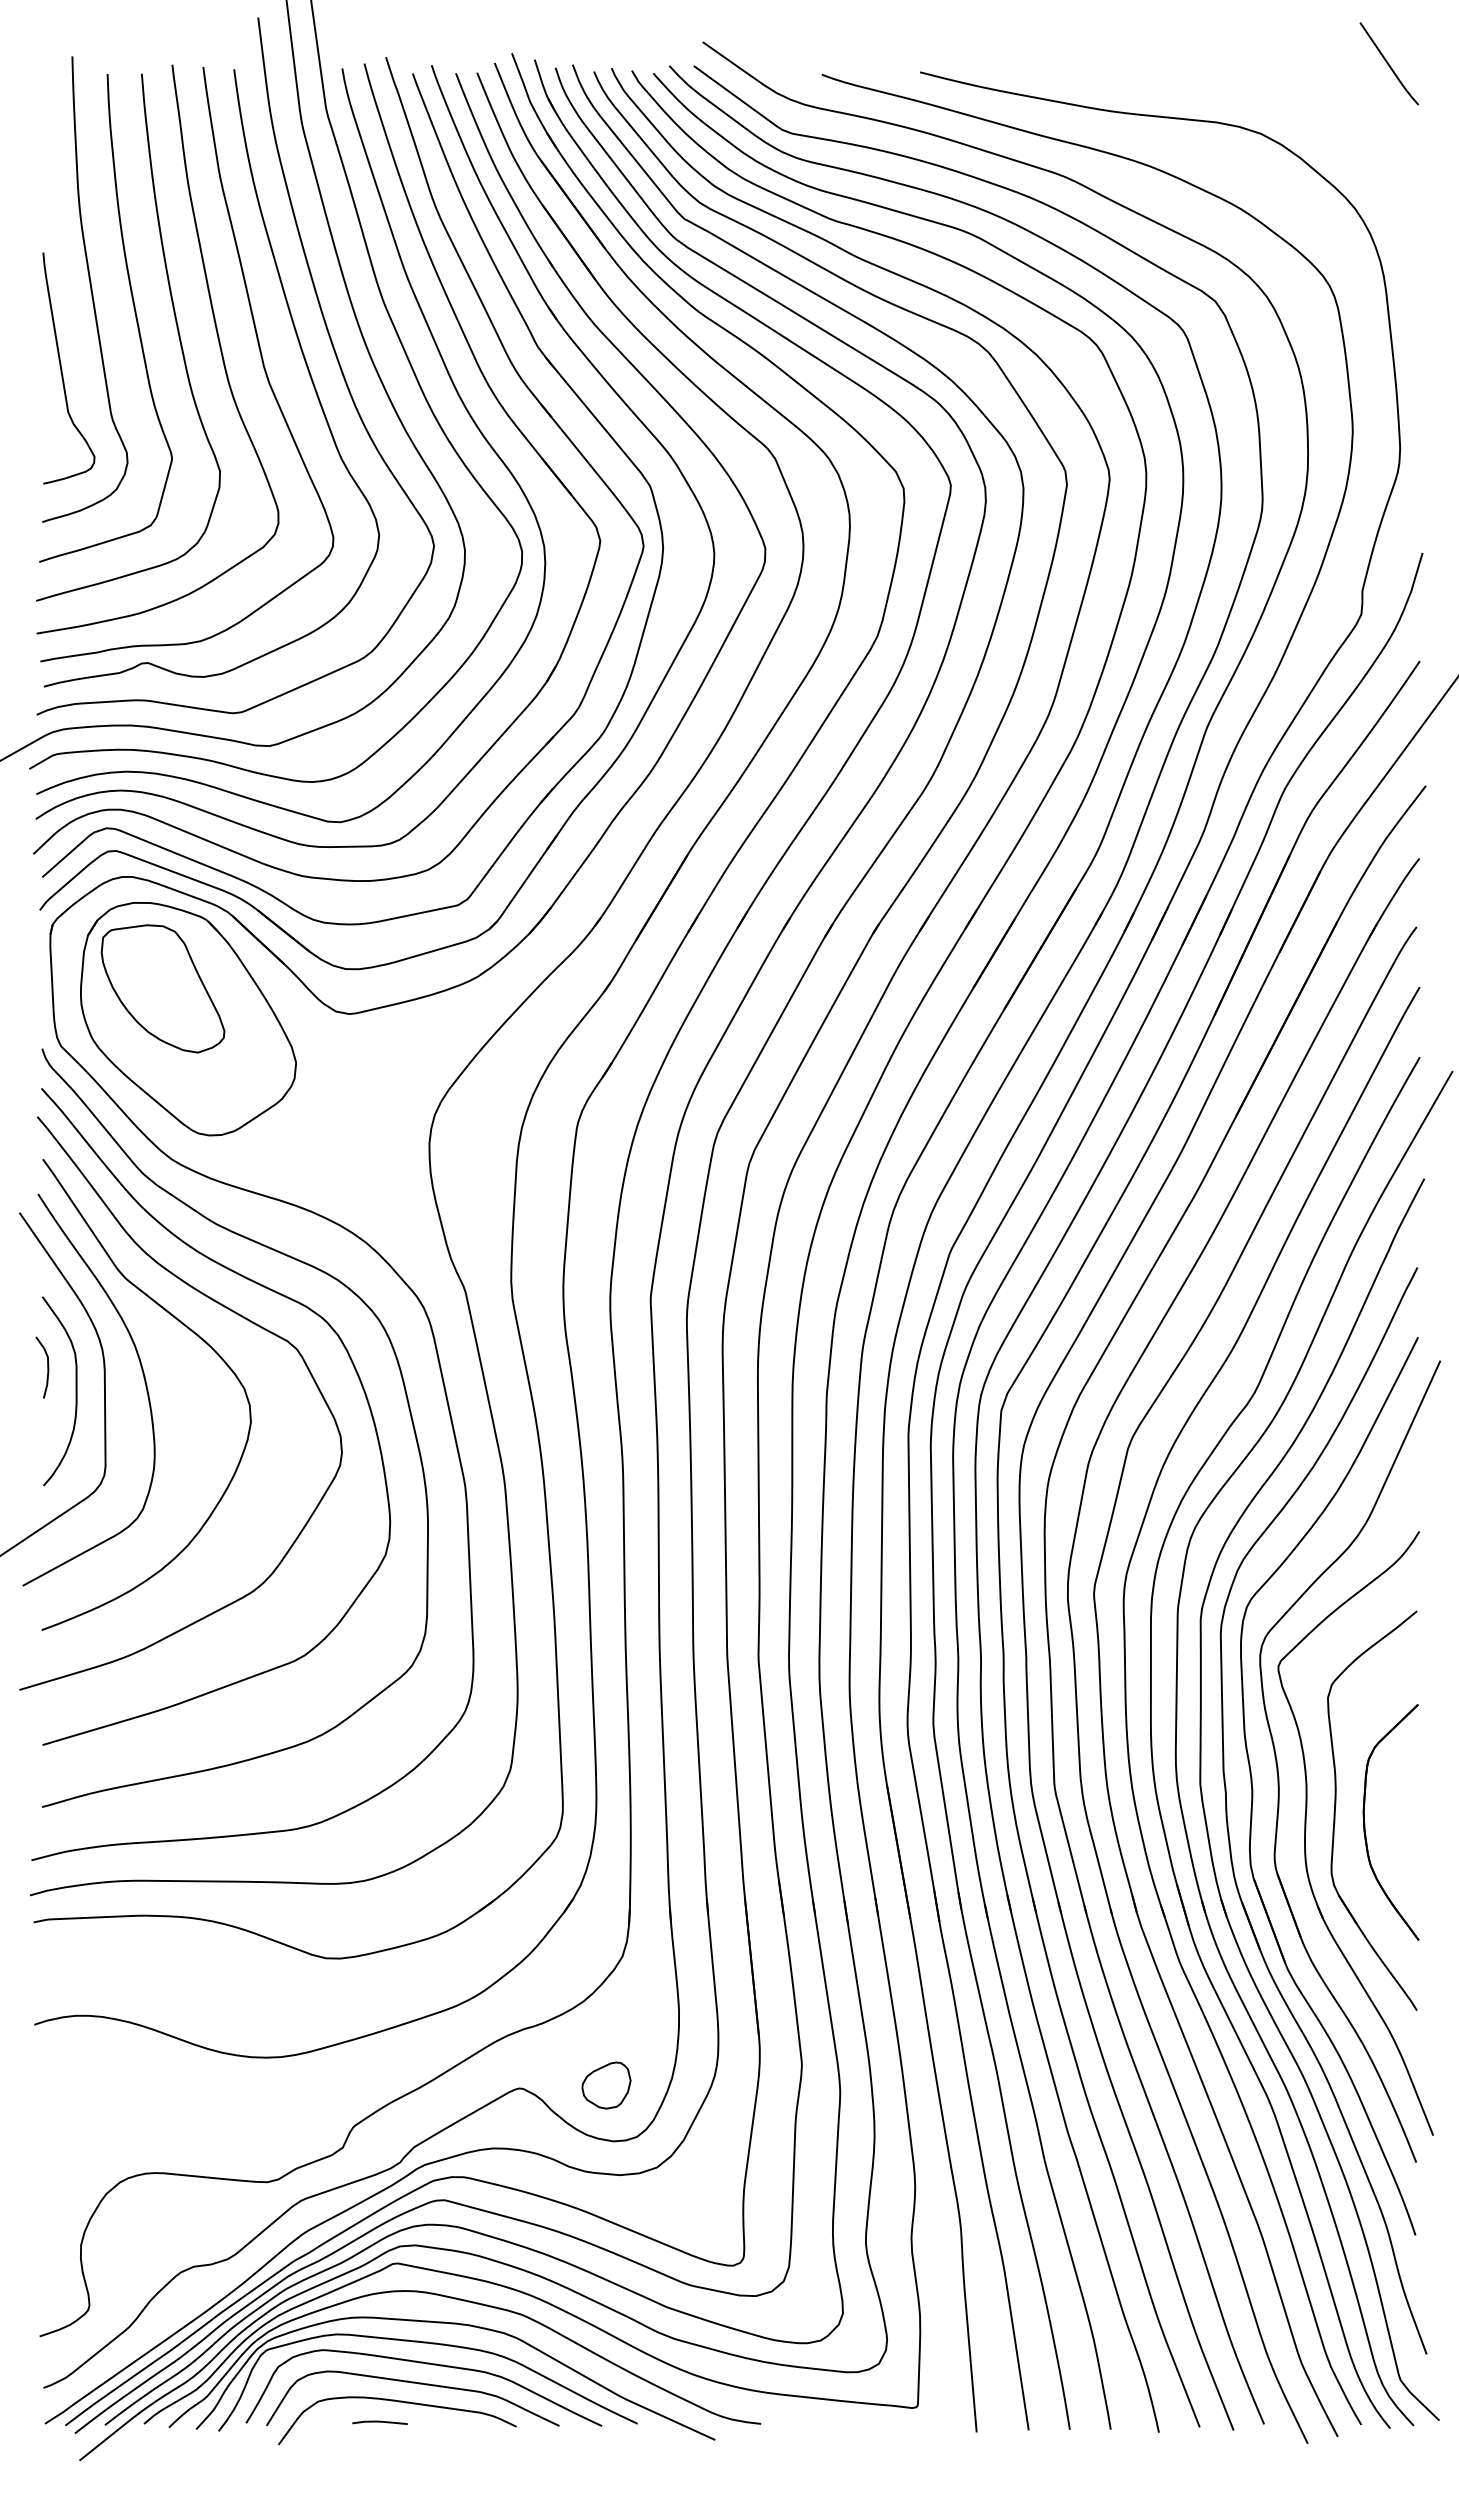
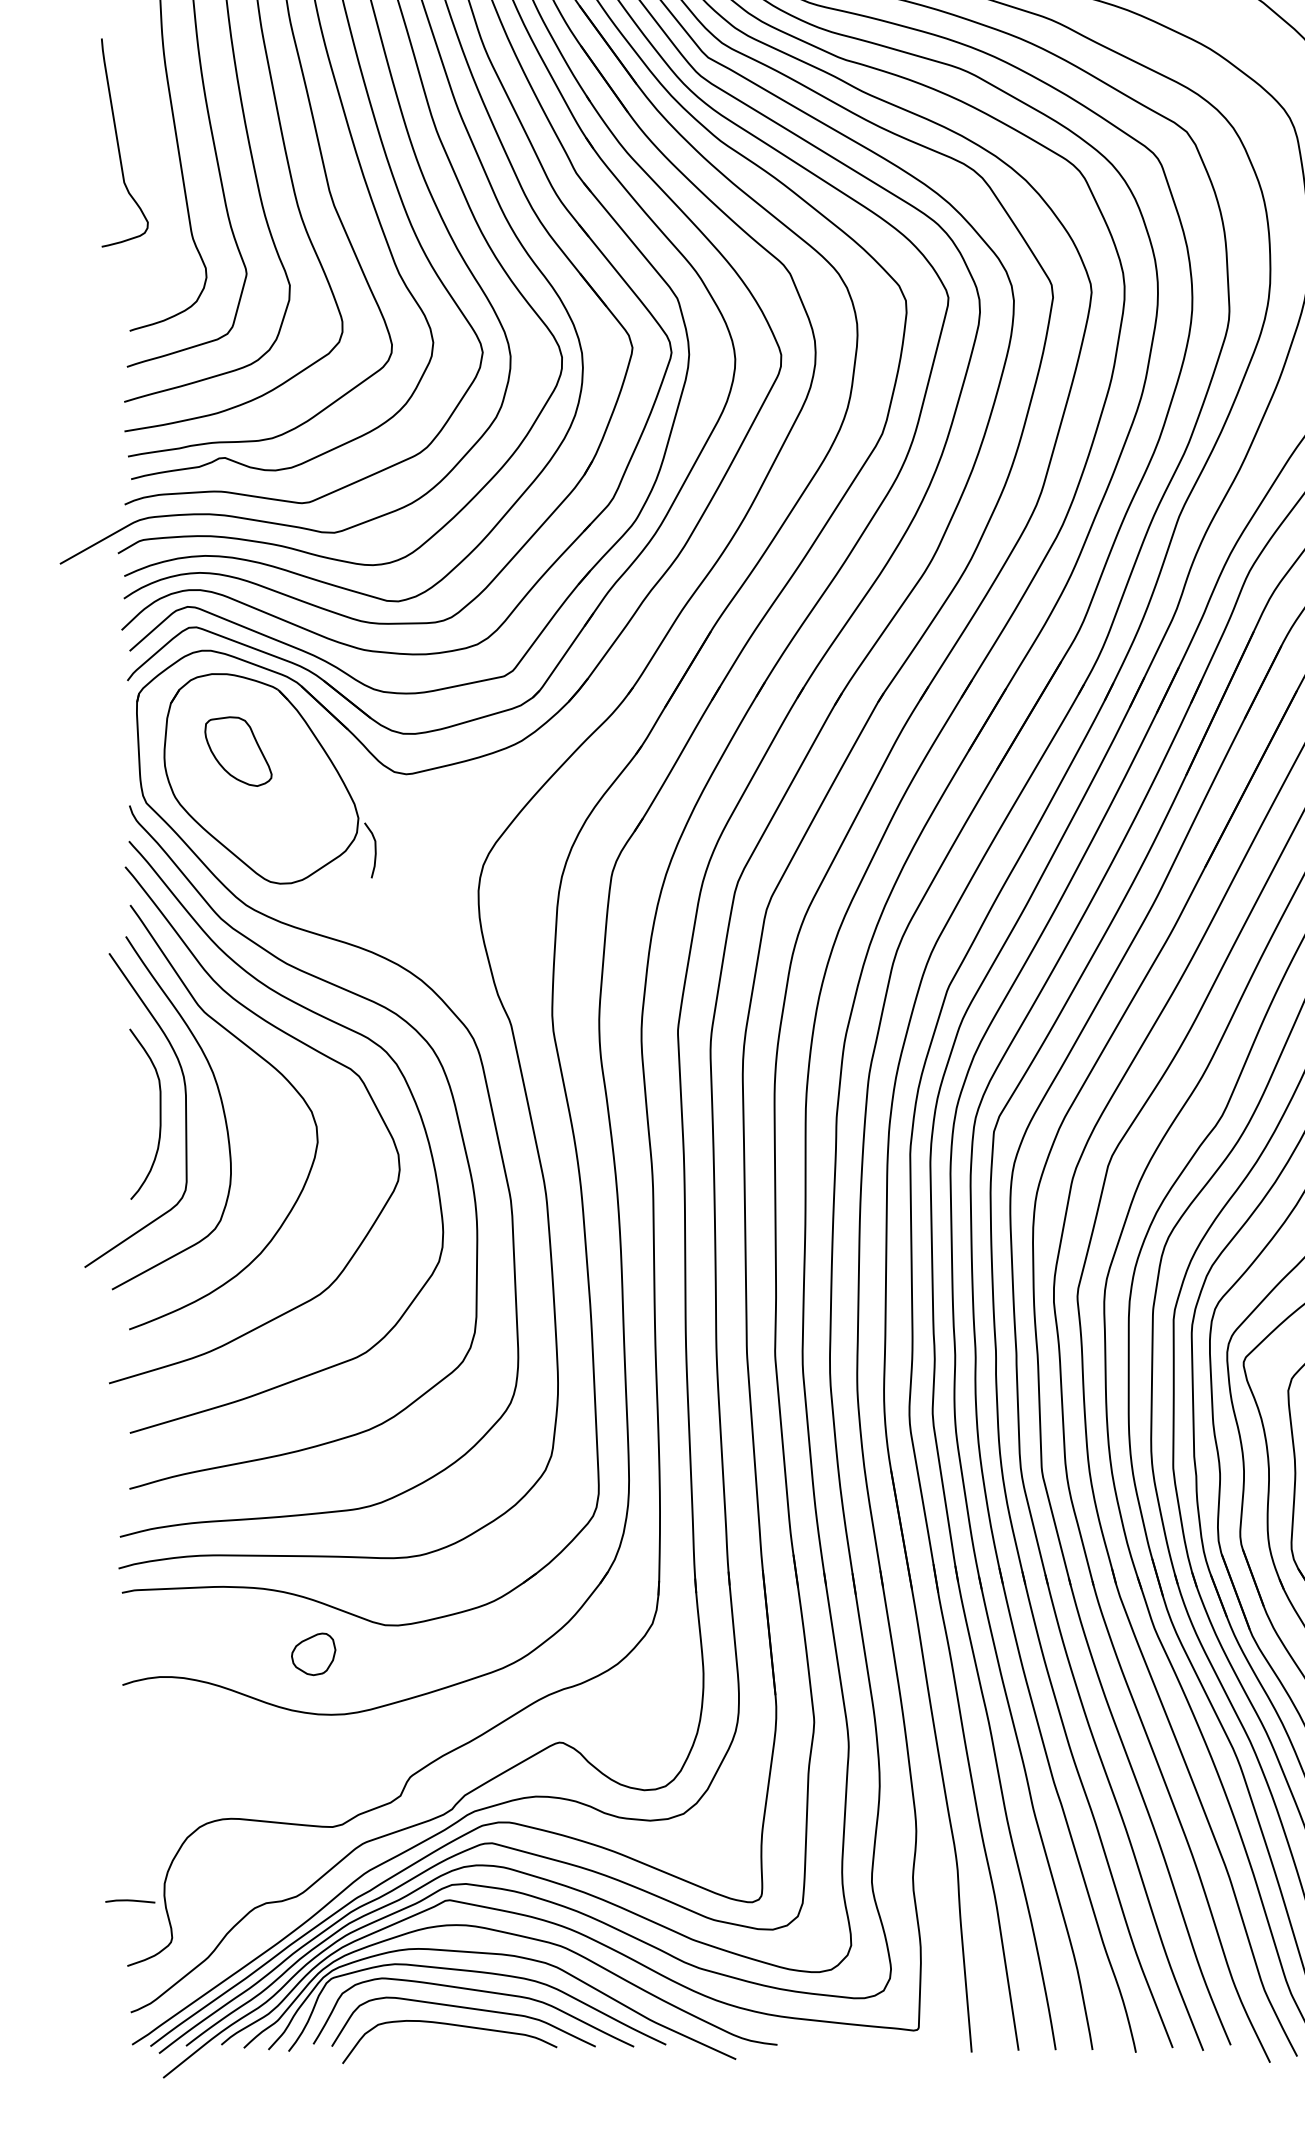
curve: (62, 369) -> (119, 143), moved
part: (162, 988) -> (238, 751), size x0.6
curve: (47, 1367) -> (374, 850), moved
part: (606, 2085) -> (313, 1654), moved
curve: (379, 2422) -> (129, 1901), moved

